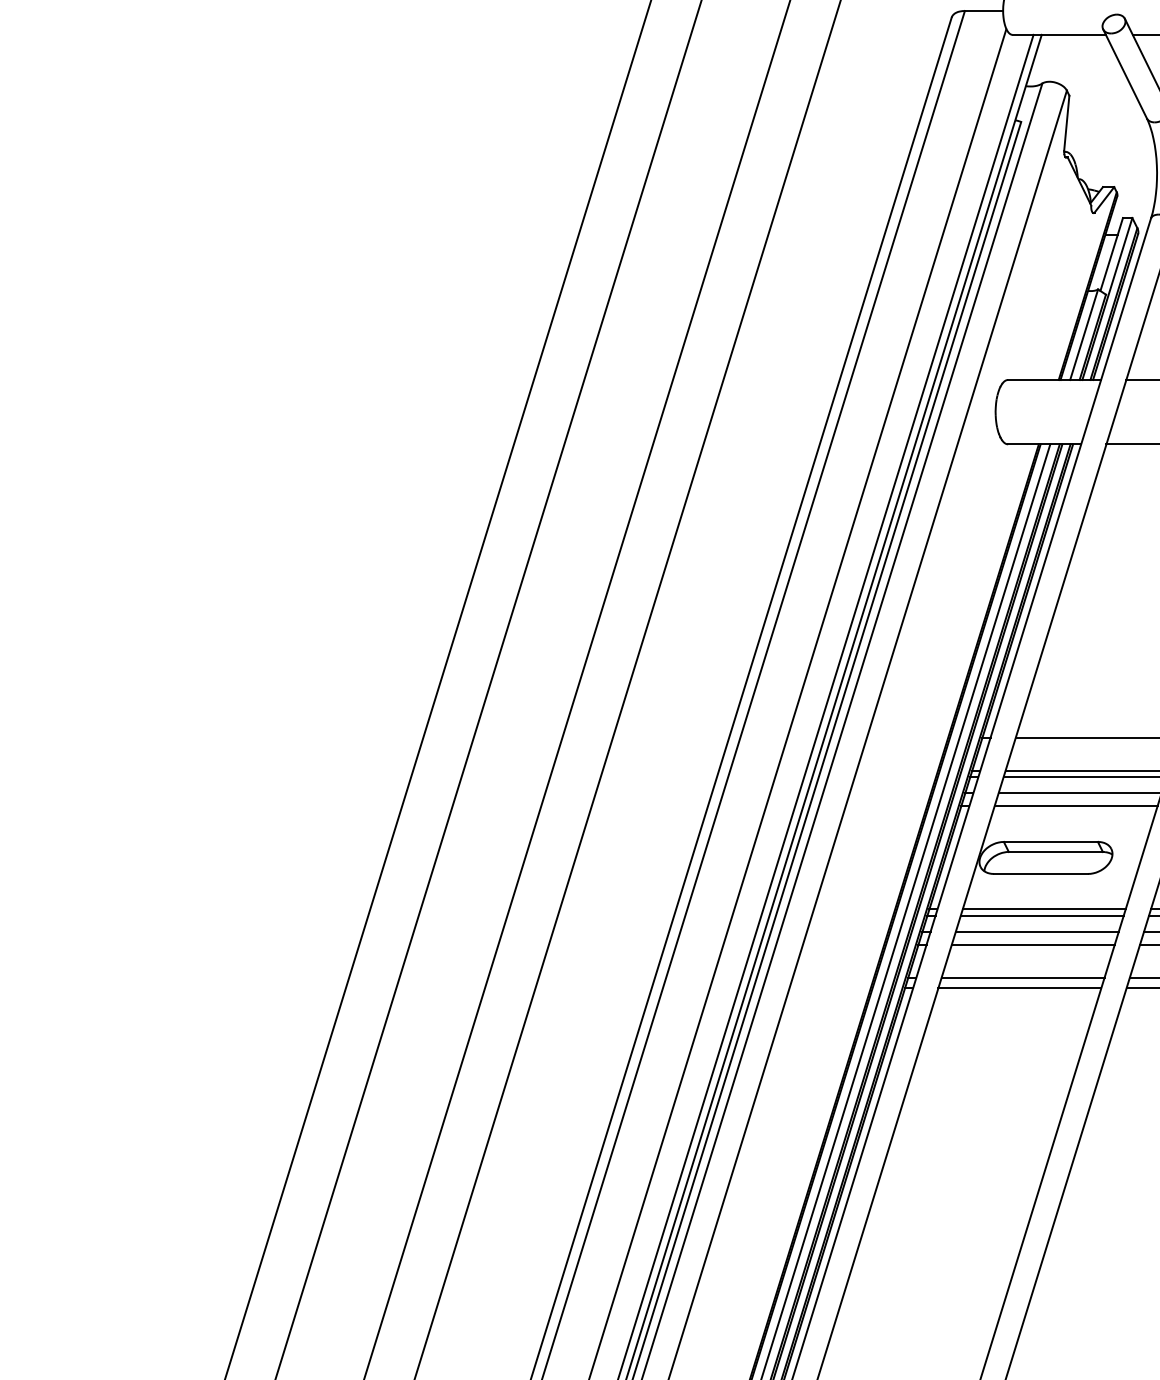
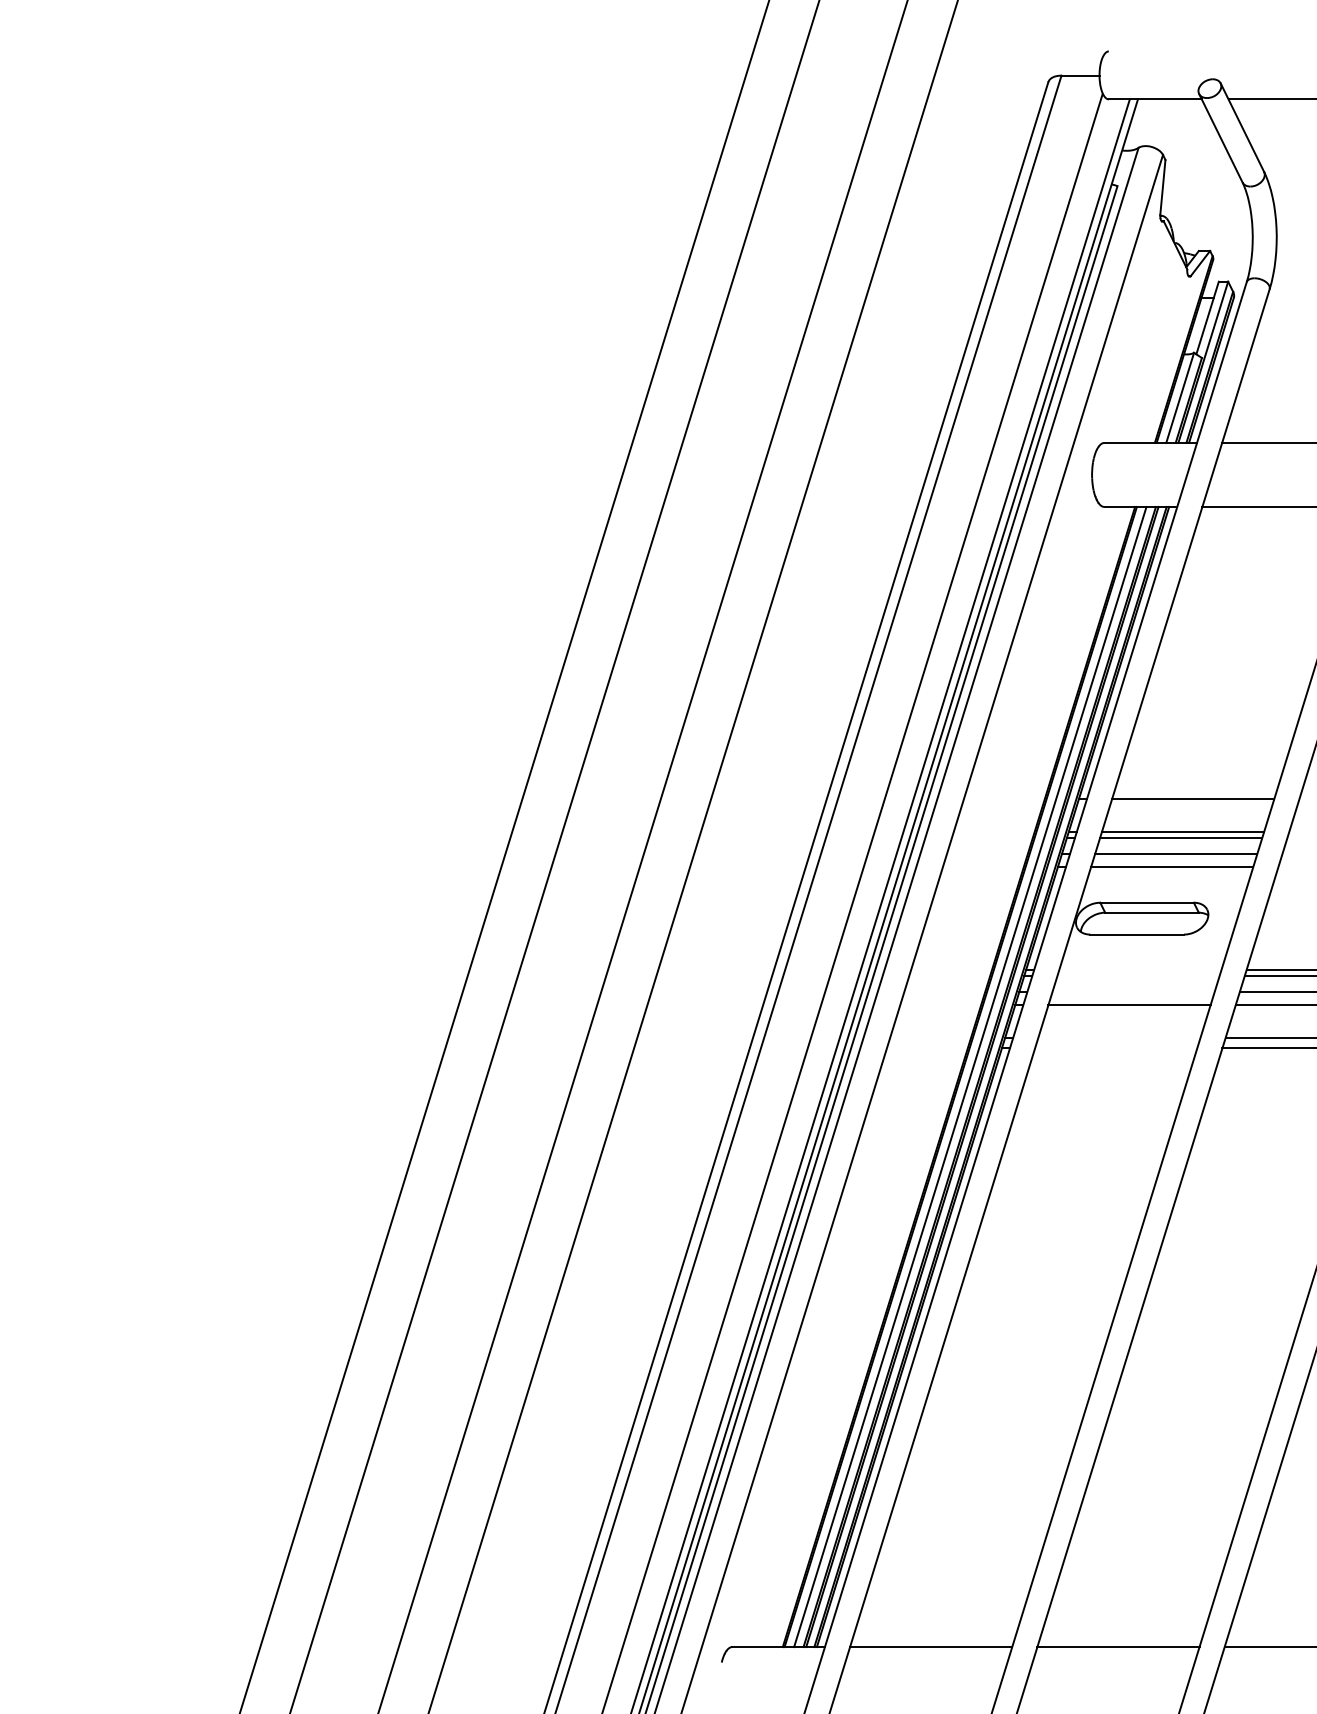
line: (1044, 909) -> (1140, 969), removed
line: (1042, 916) -> (1138, 976), removed
line: (1037, 932) -> (1133, 992), removed
line: (1023, 978) -> (1119, 1038), removed
line: (1020, 988) -> (1116, 1048), removed

